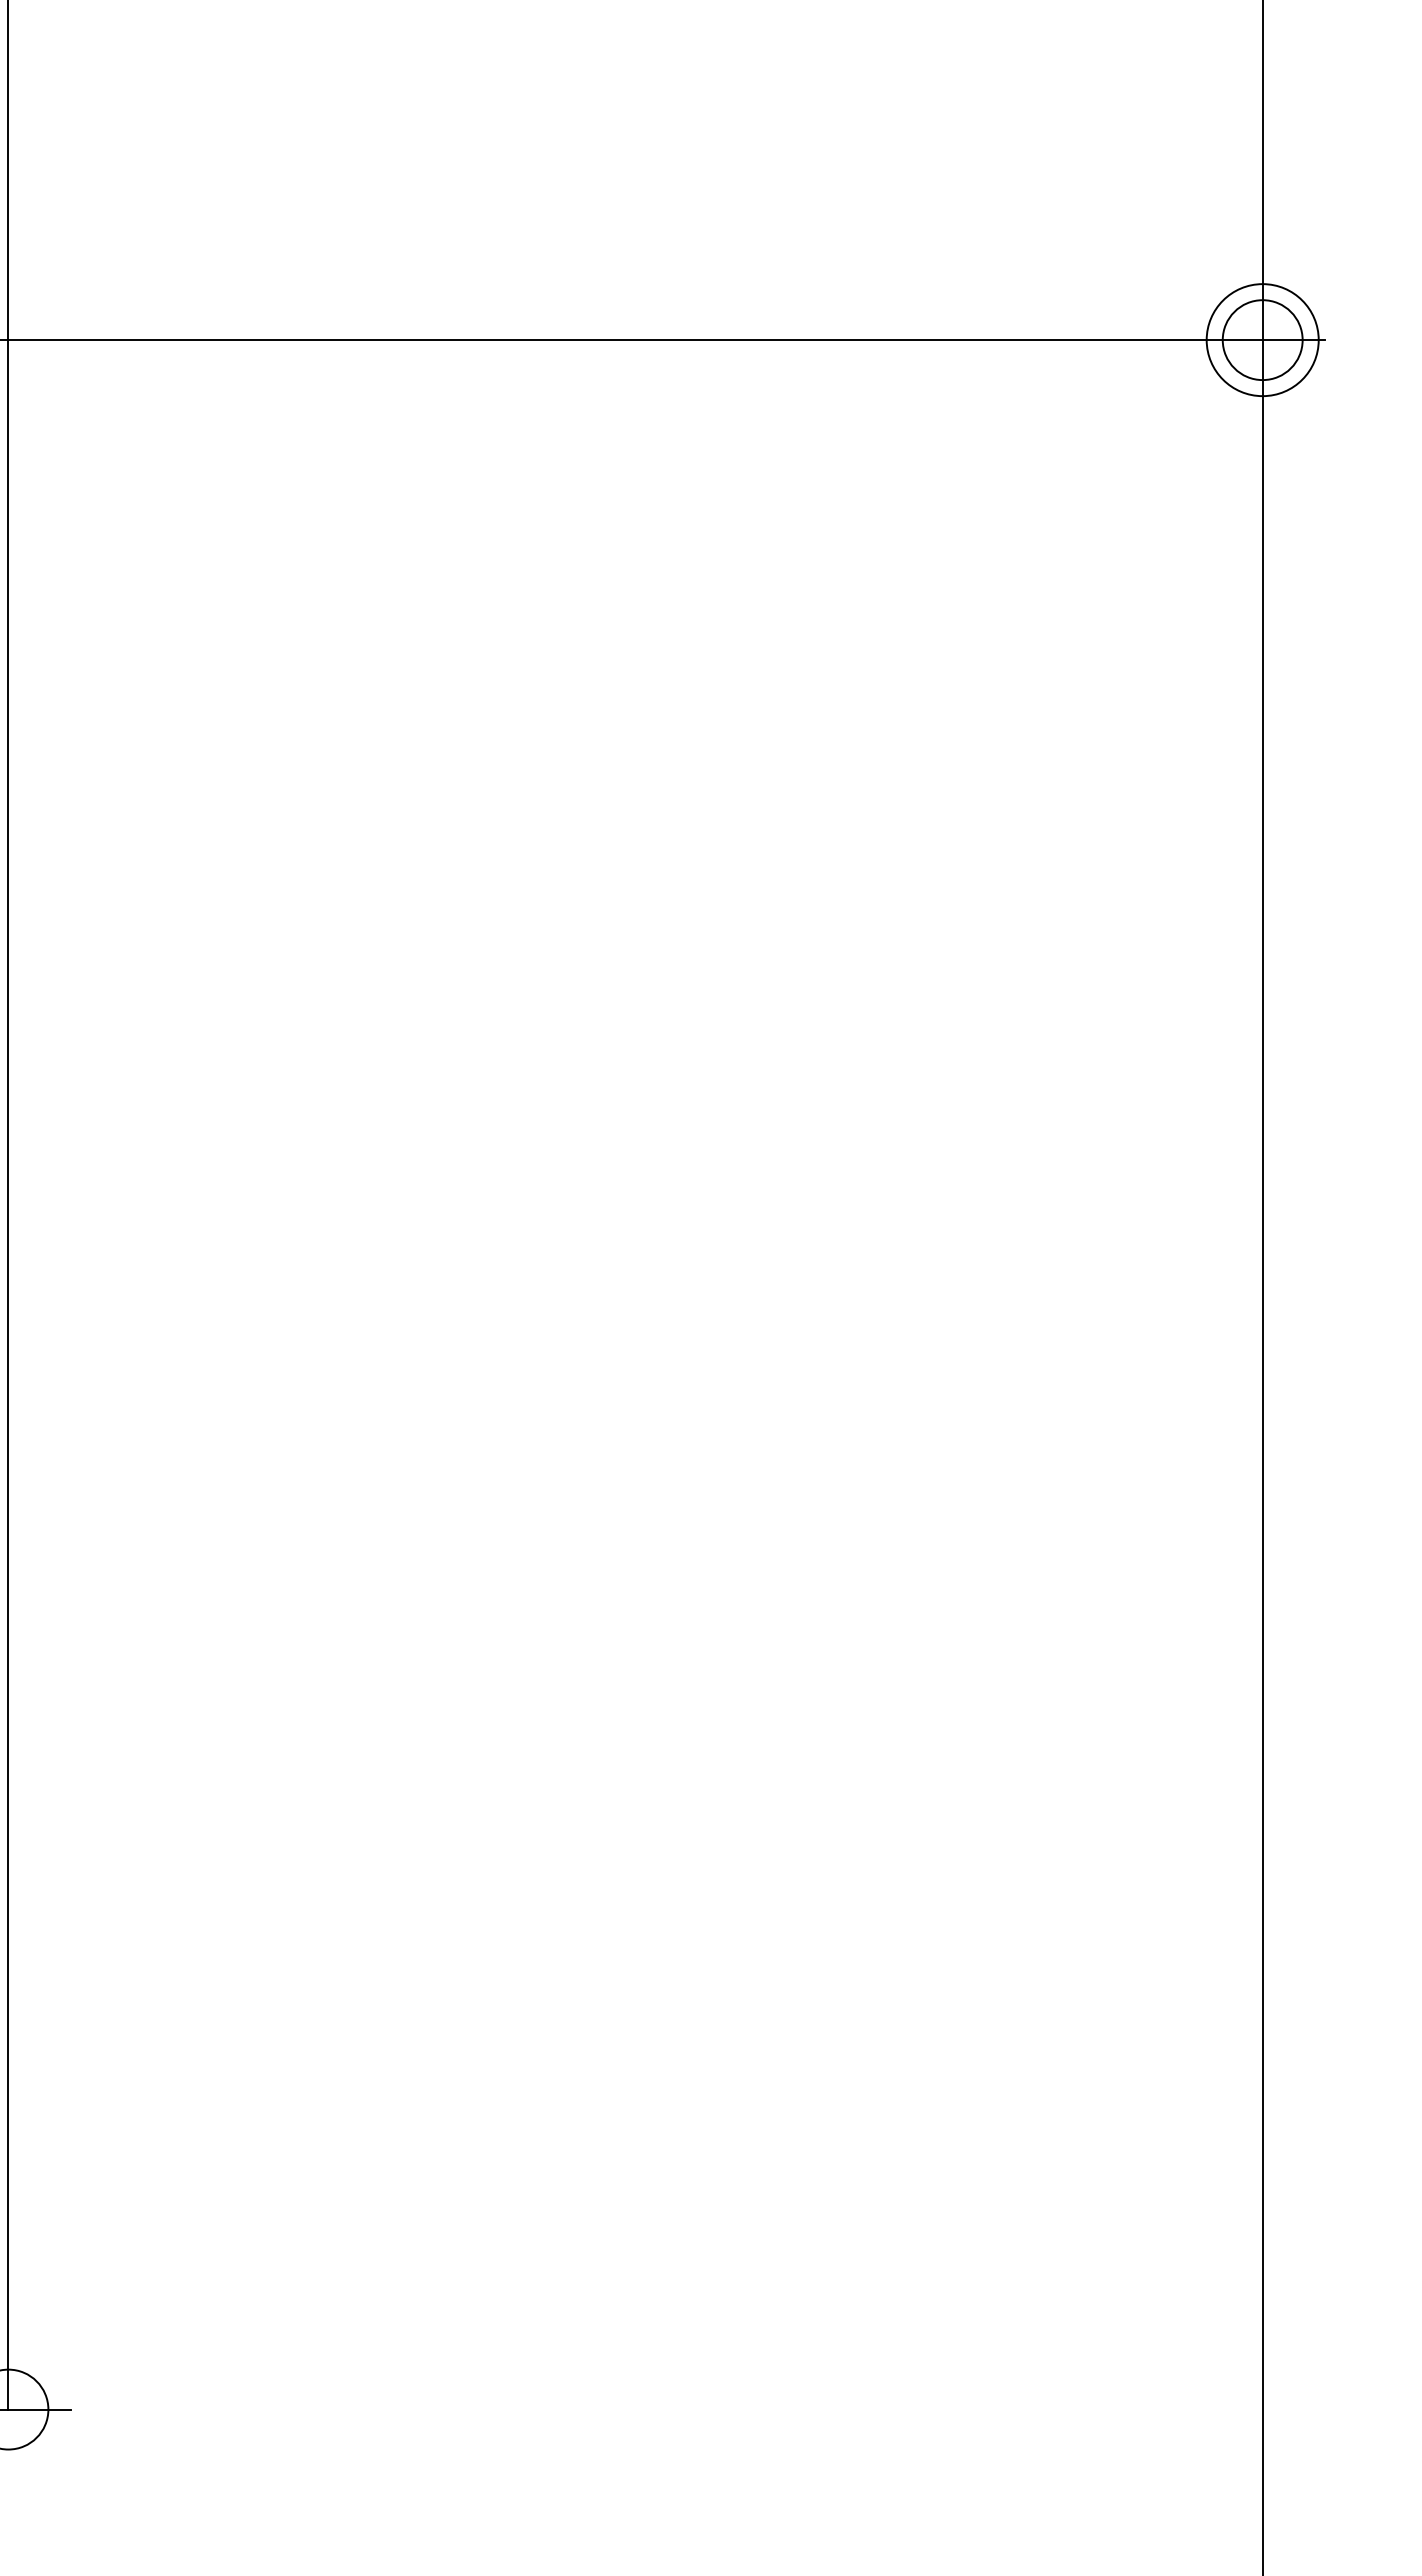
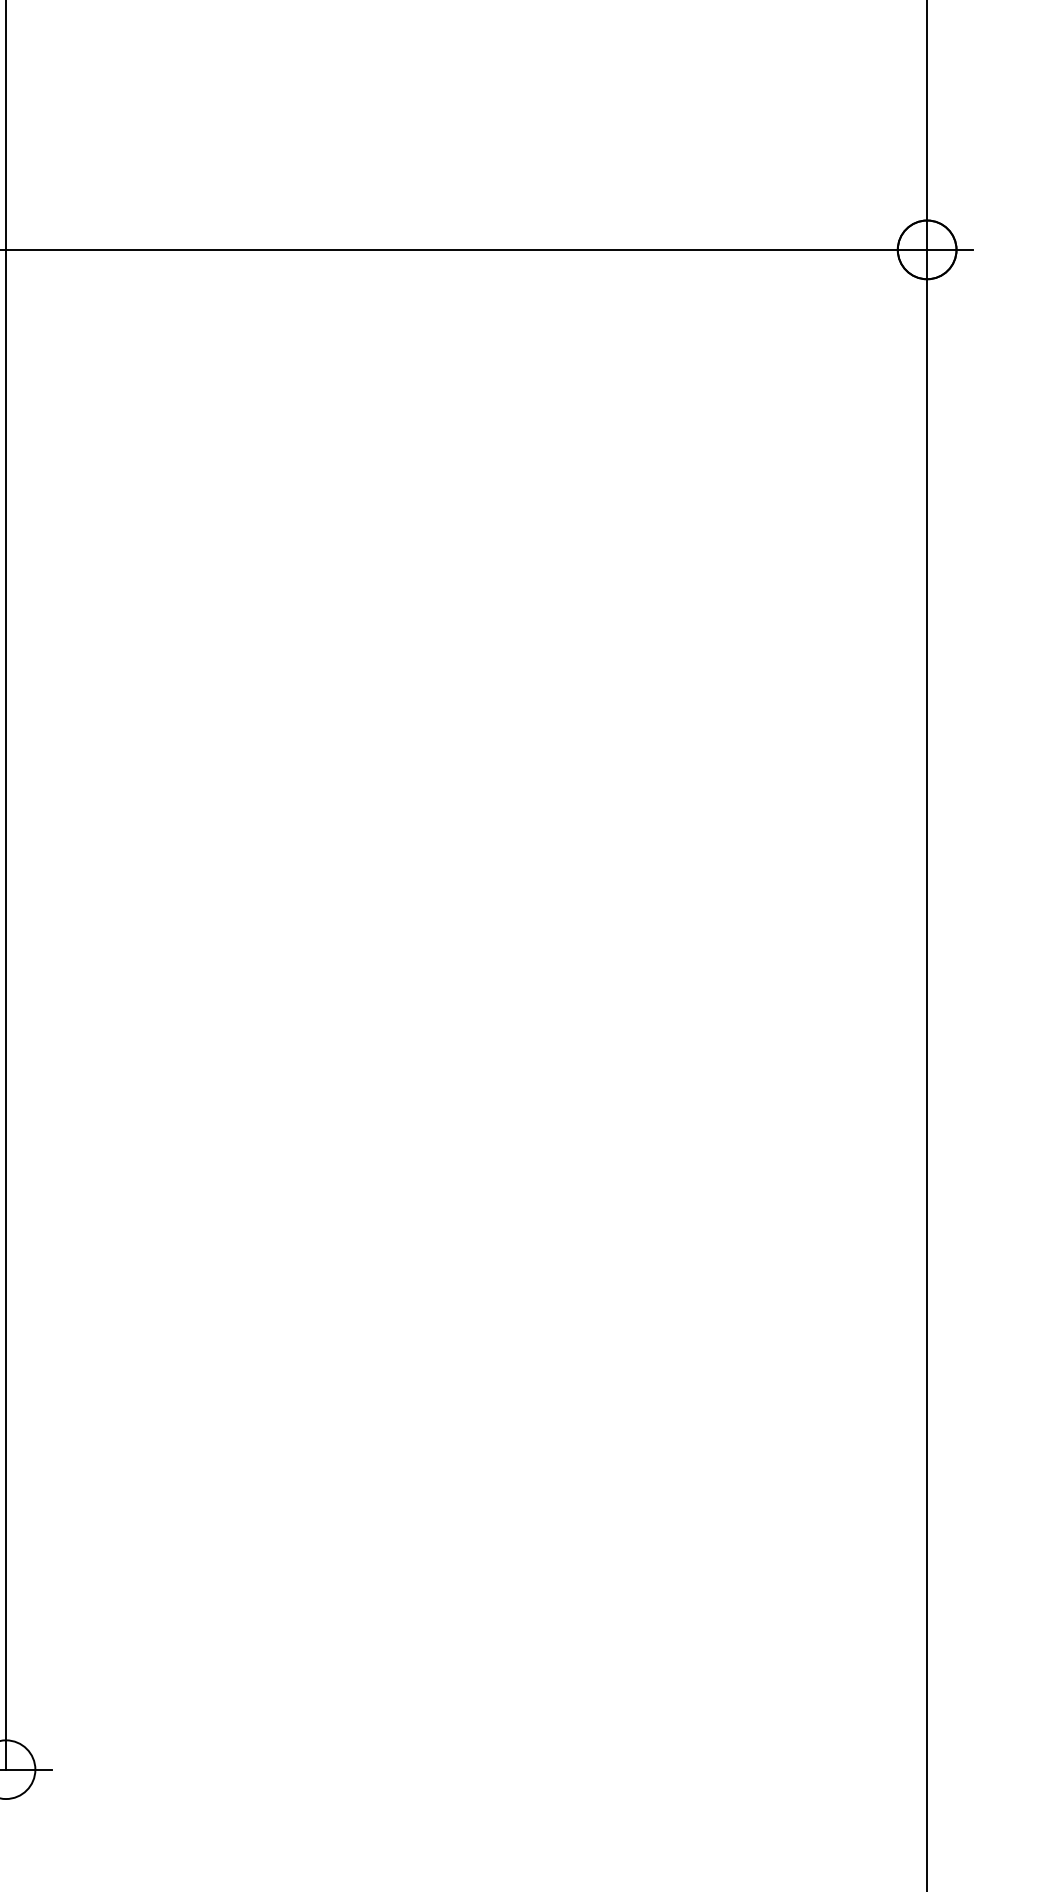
circle: (1262, 340) -> (927, 250), size x0.71

